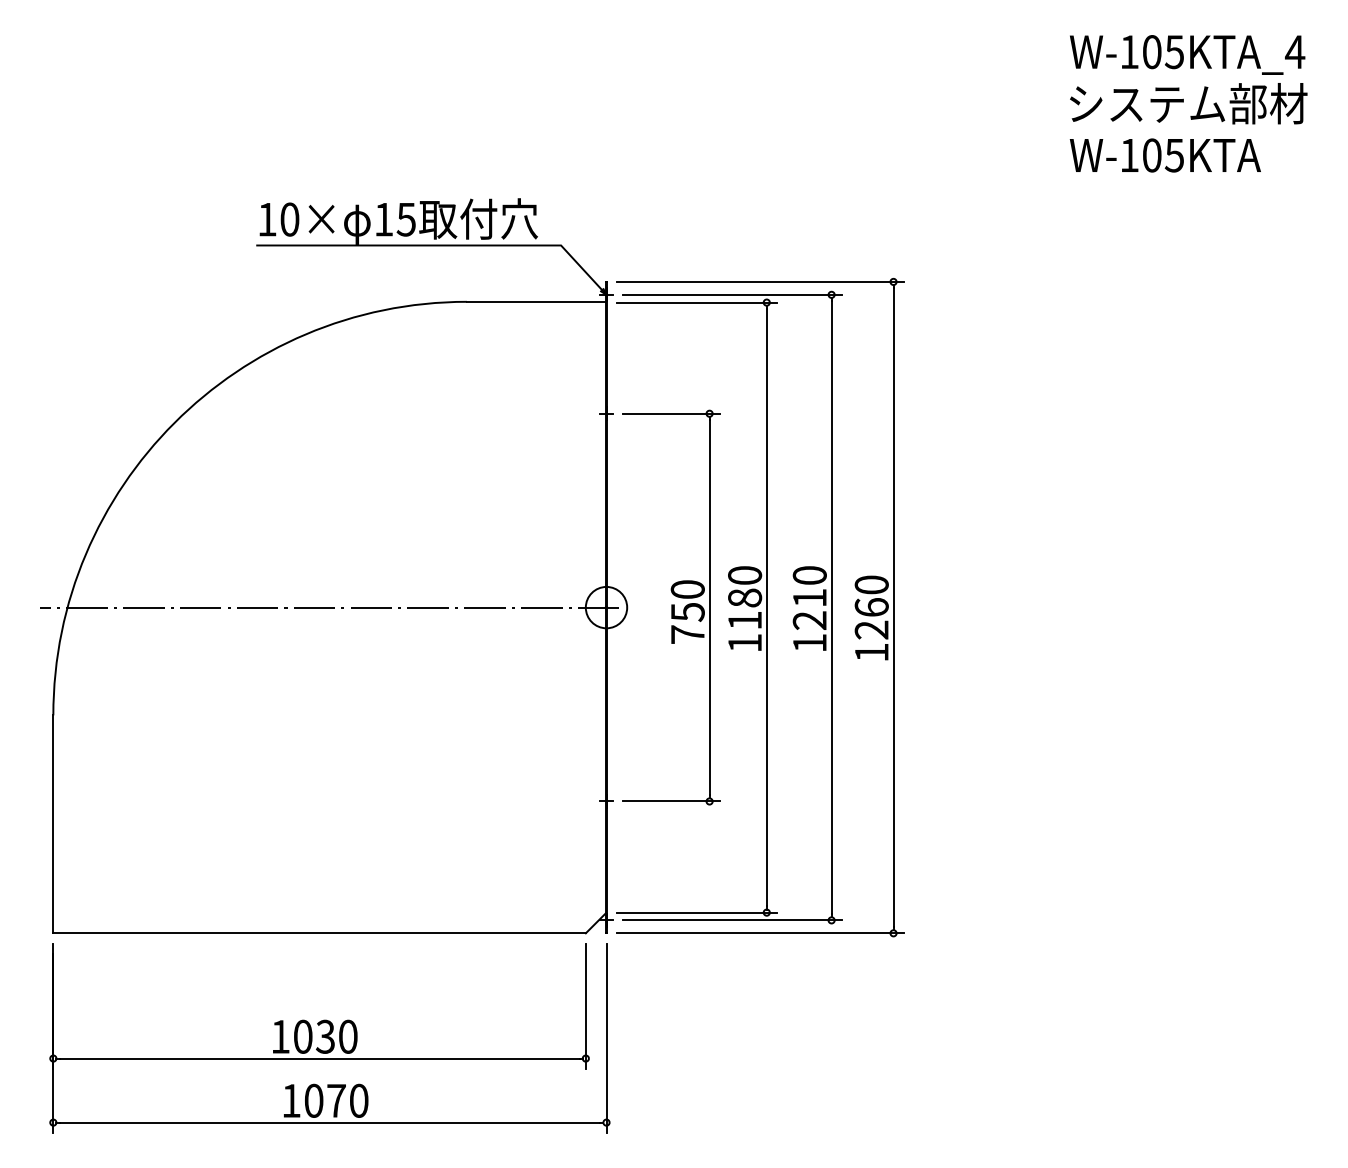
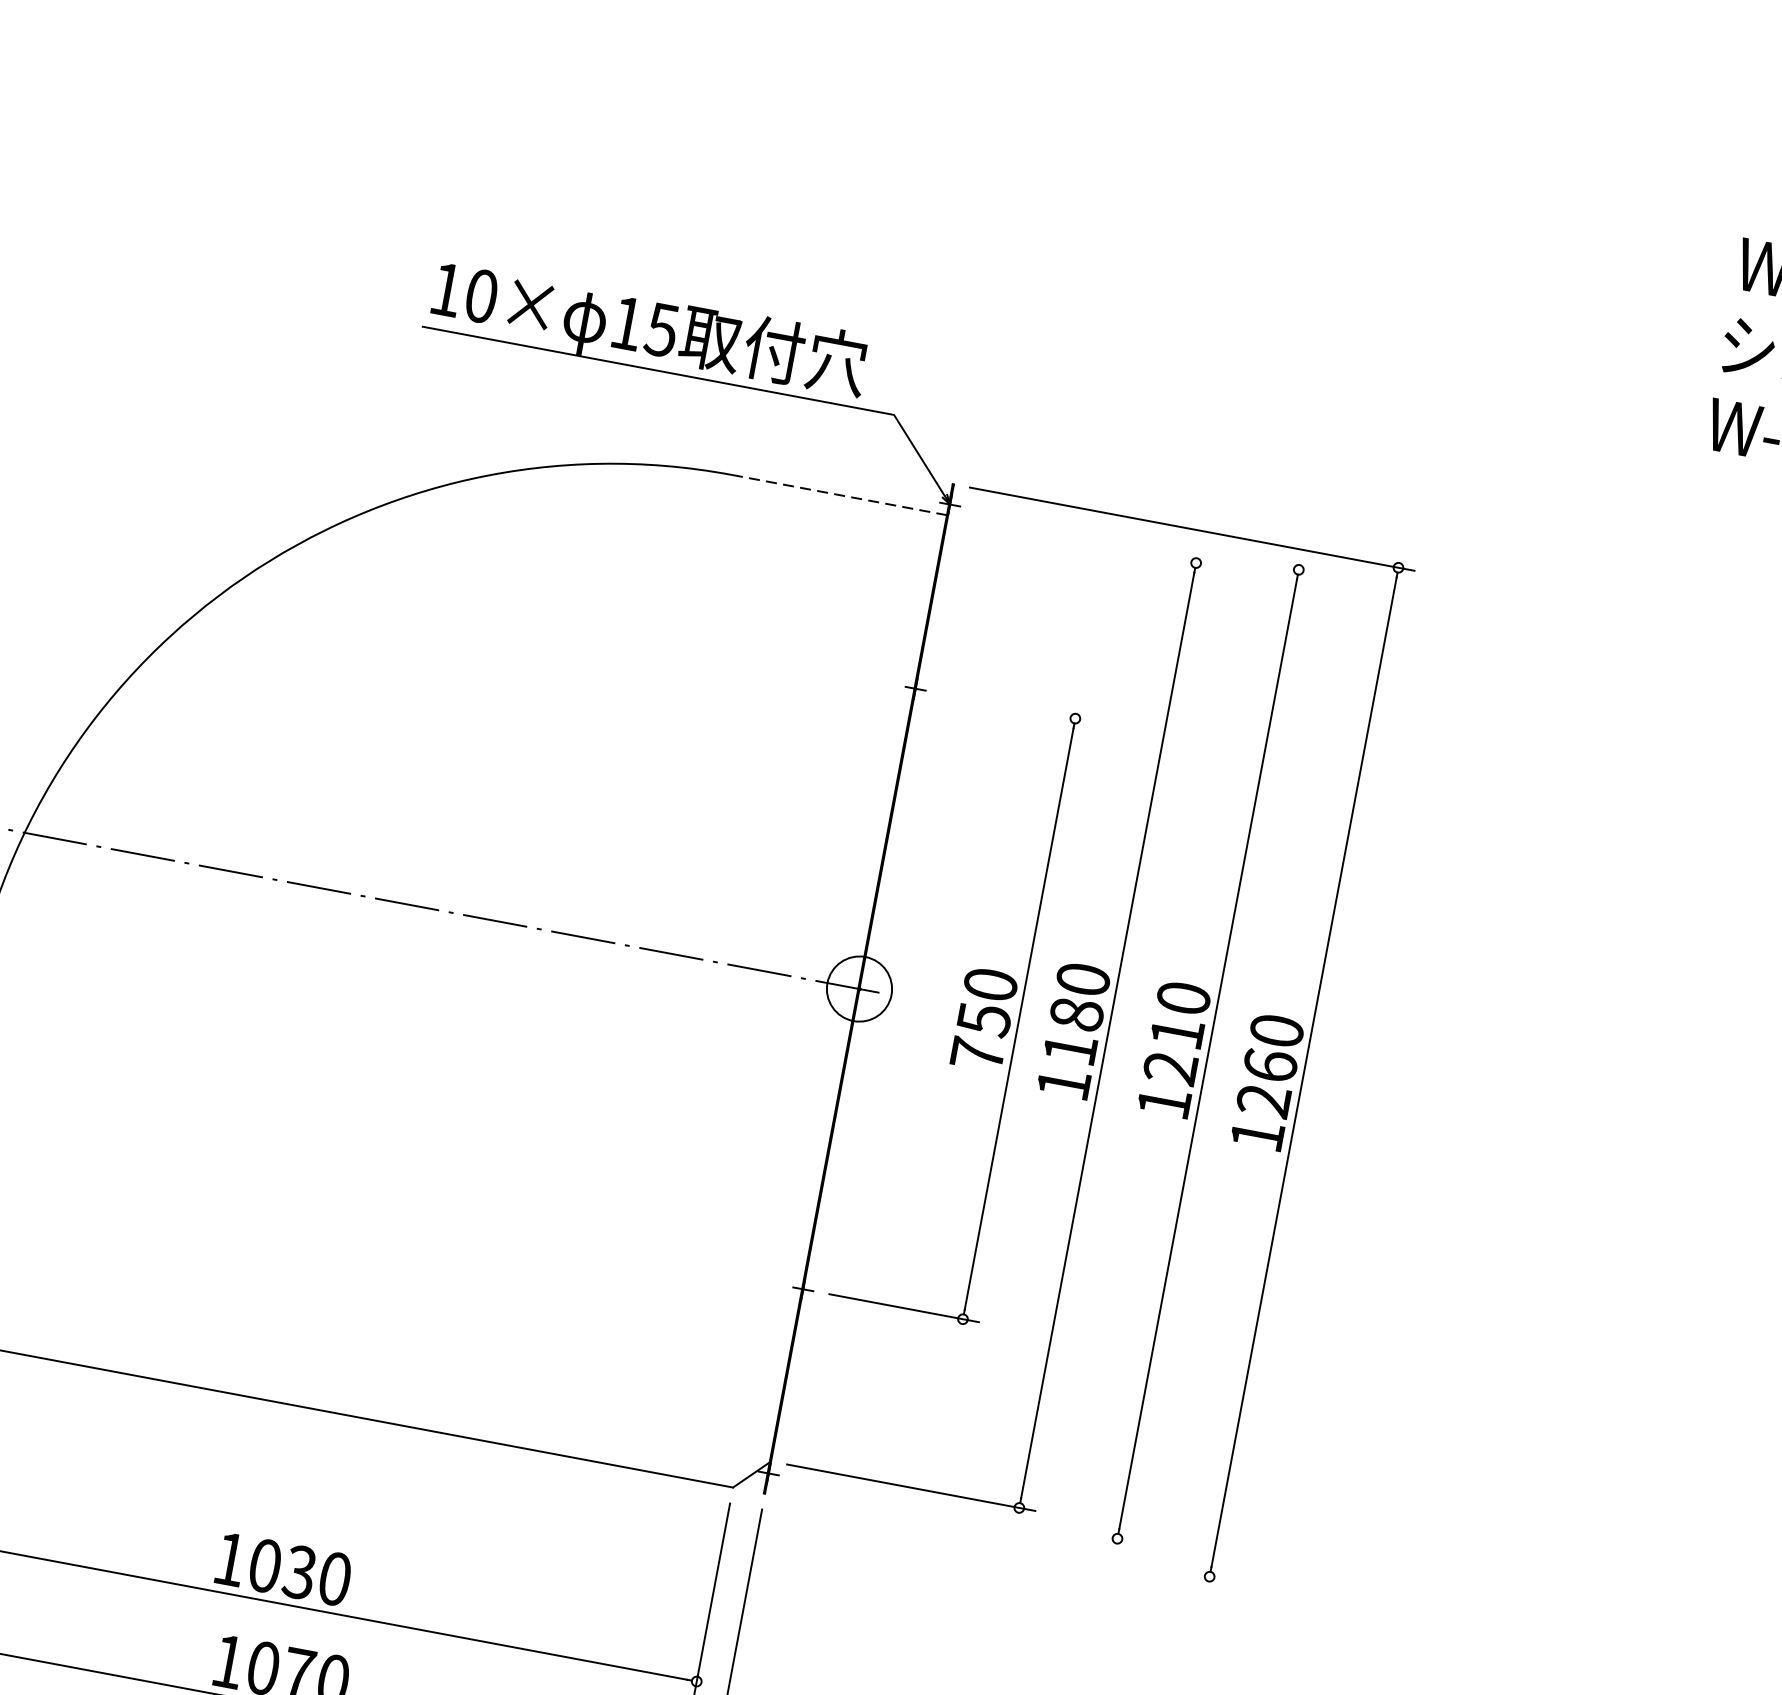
line: (732, 294) -> (1145, 540), removed
line: (536, 301) -> (839, 494), solid -> dashed
line: (696, 302) -> (1087, 542), removed
line: (671, 413) -> (1016, 707), removed
line: (732, 920) -> (963, 1510), removed
line: (759, 933) -> (1001, 1538), removed

